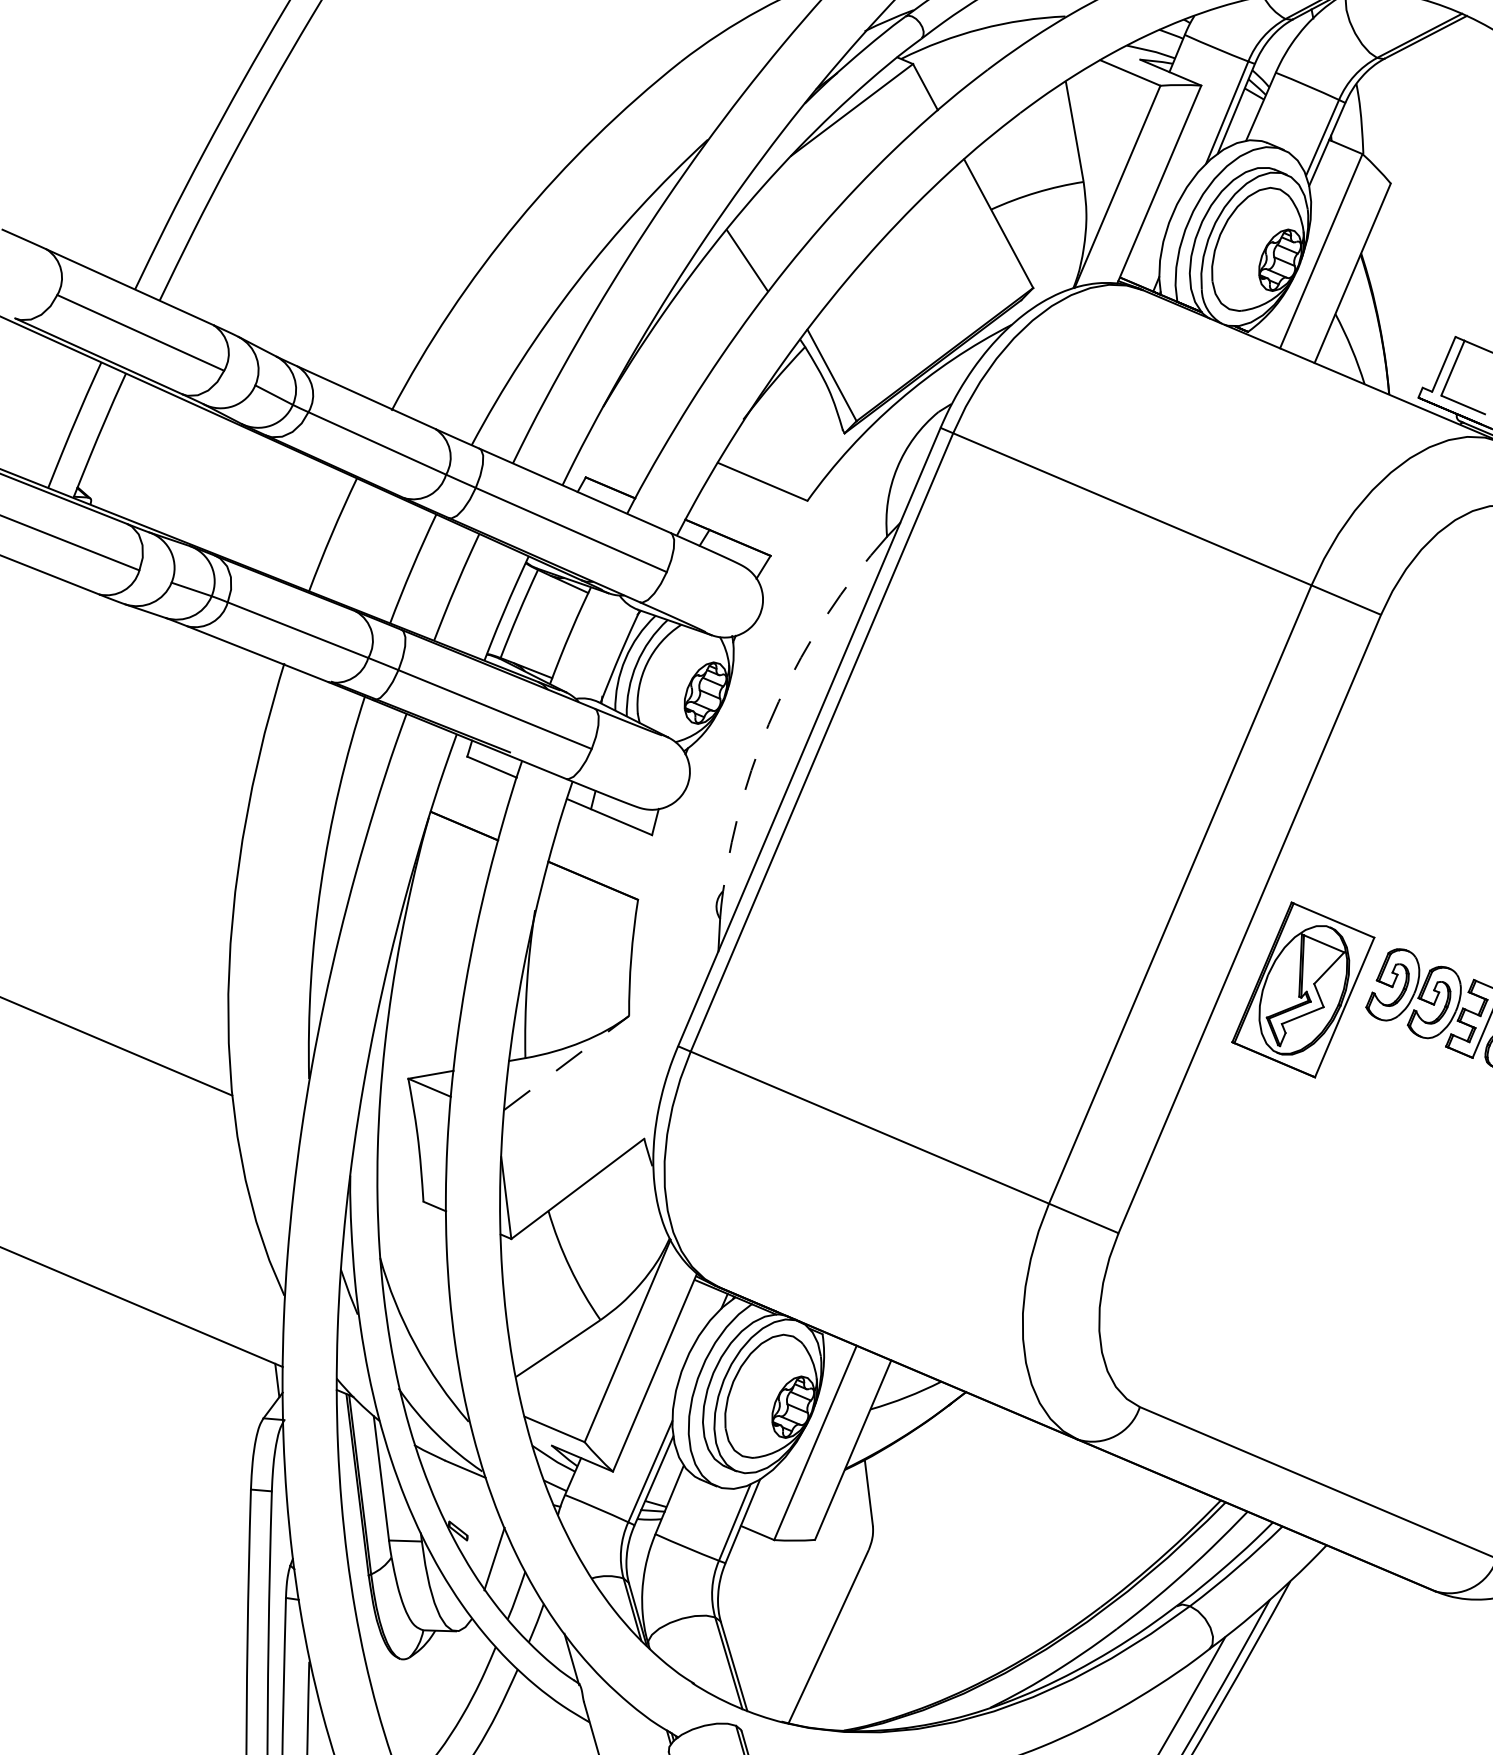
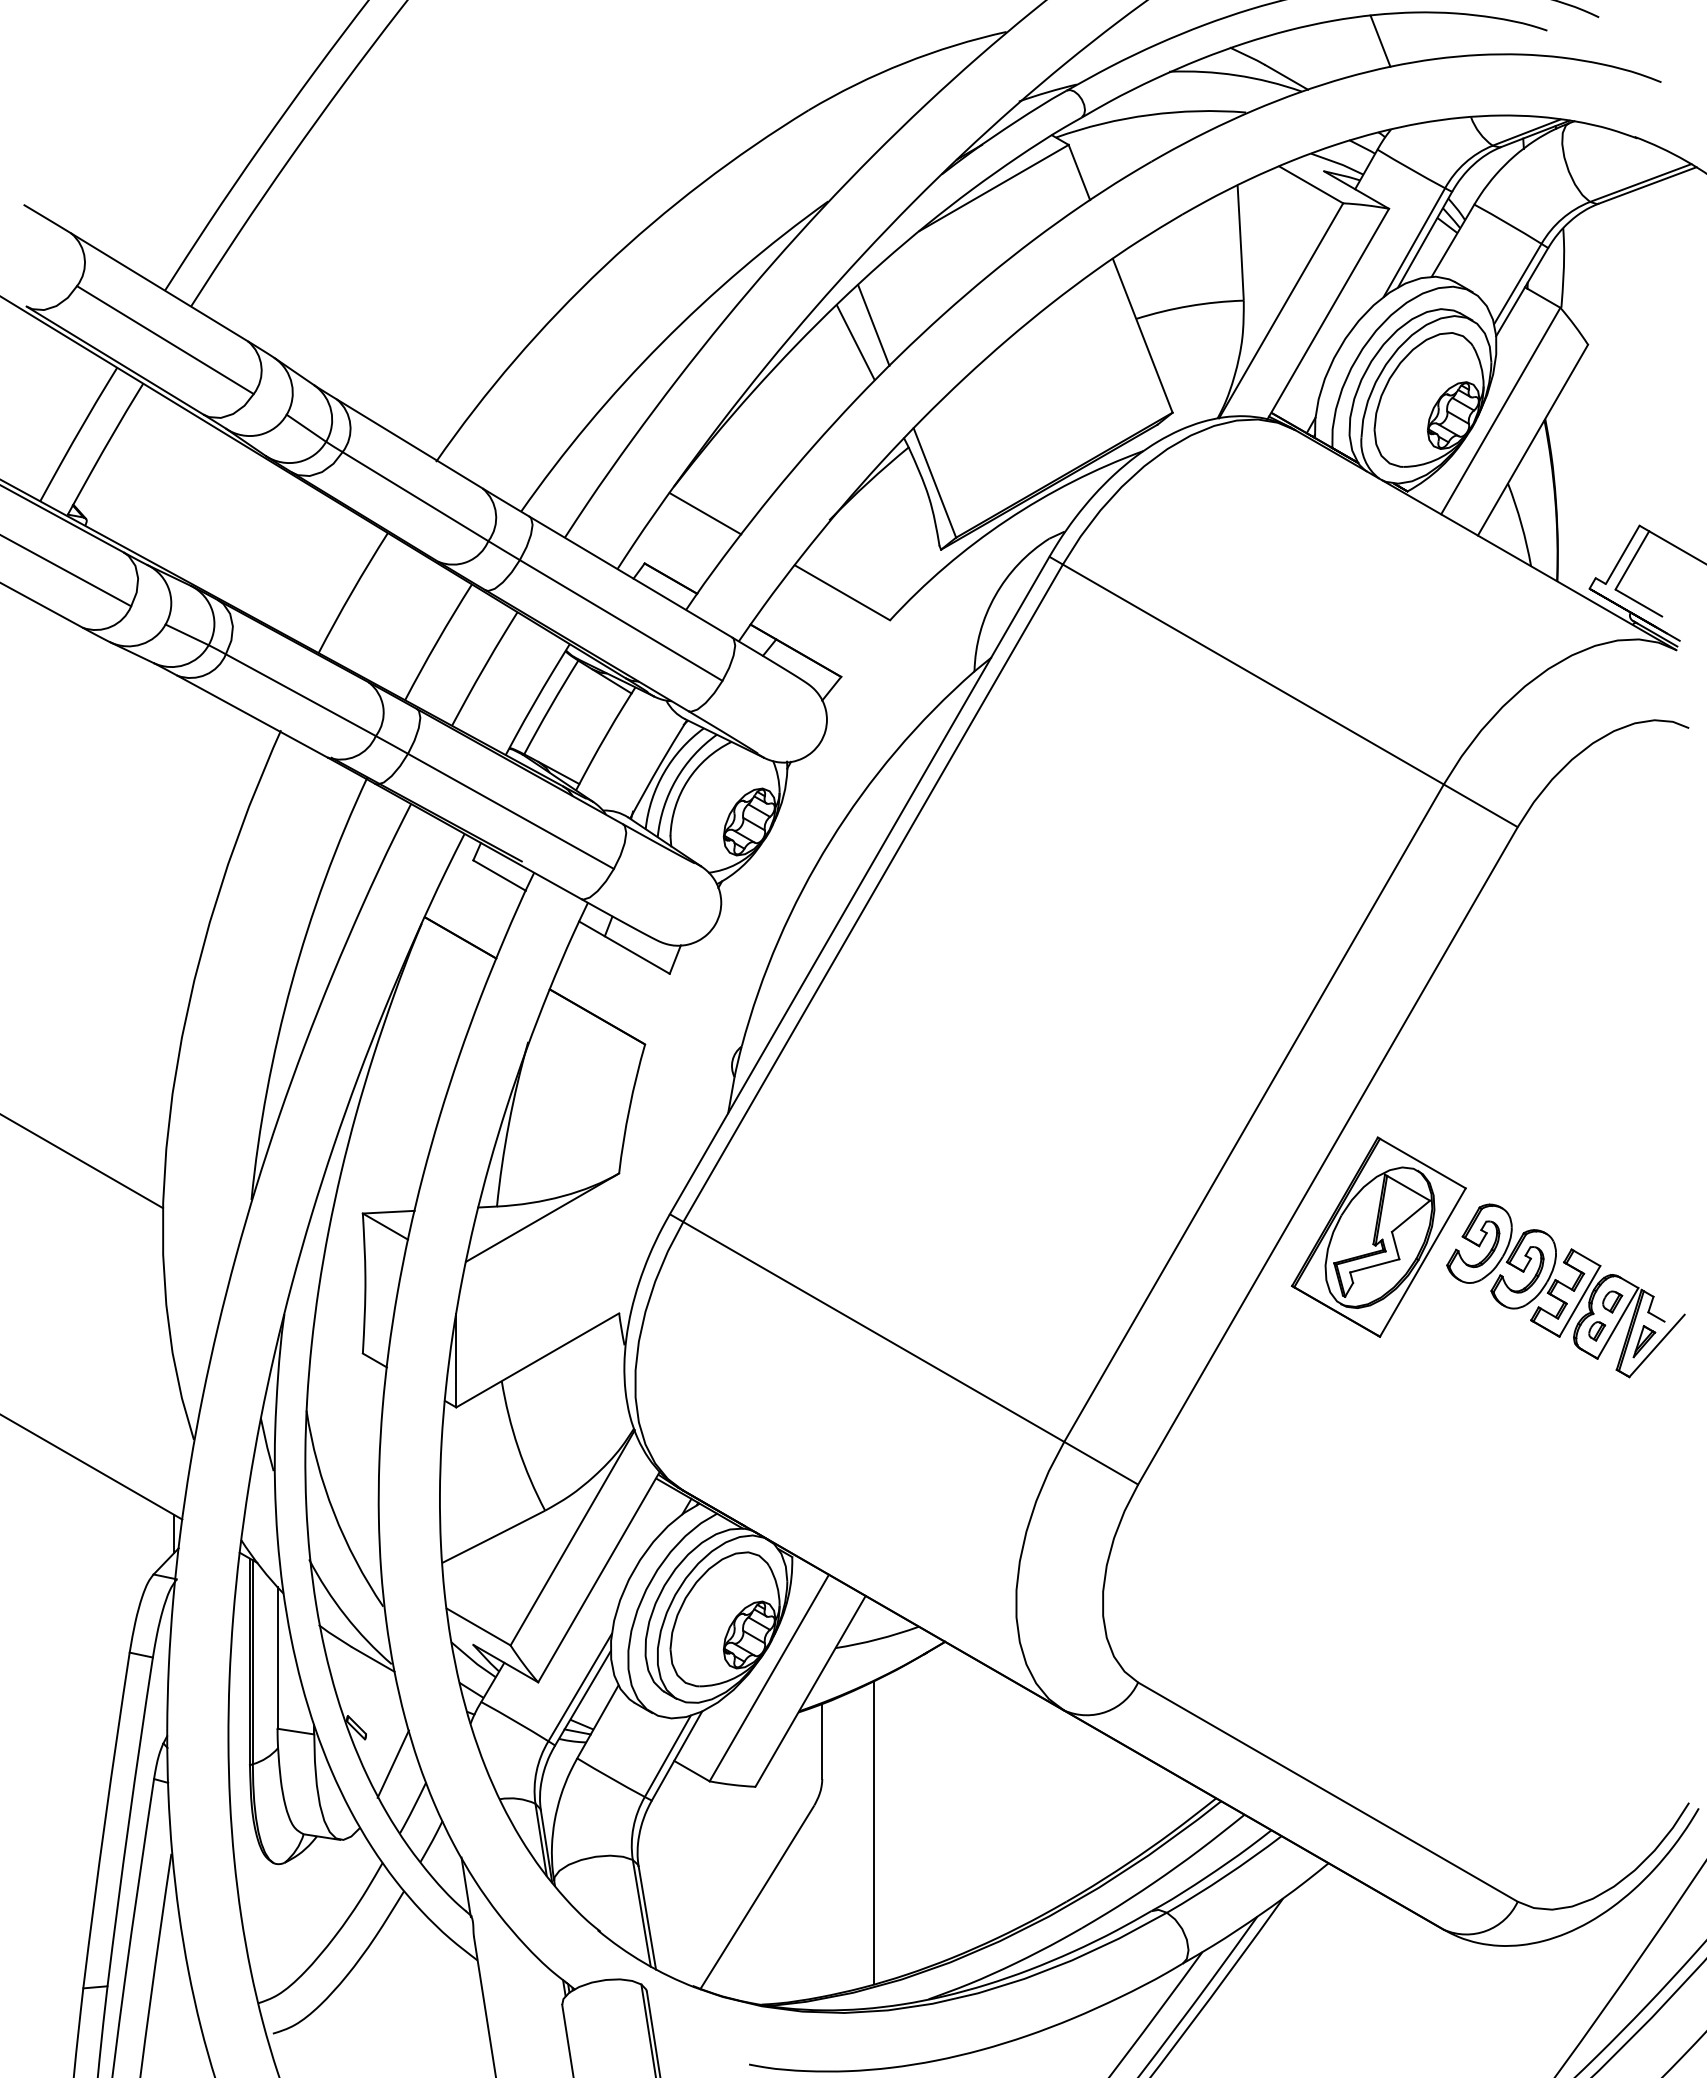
line: (761, 242) -> (873, 324), added
line: (633, 426) -> (705, 513), added
arc: (778, 701) -> (830, 841), dashed -> solid
line: (567, 1062) -> (543, 1217), dashed -> solid
line: (923, 1567) -> (873, 1832), added

